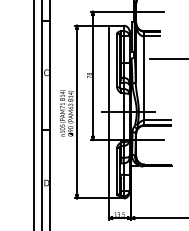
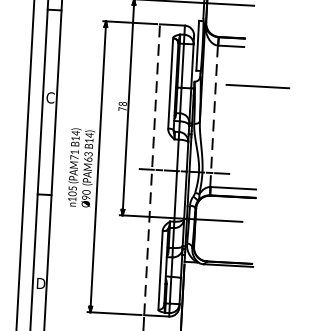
line: (143, 78) -> (213, 116), solid -> dashed
line: (108, 111) -> (151, 168), solid -> dashed

